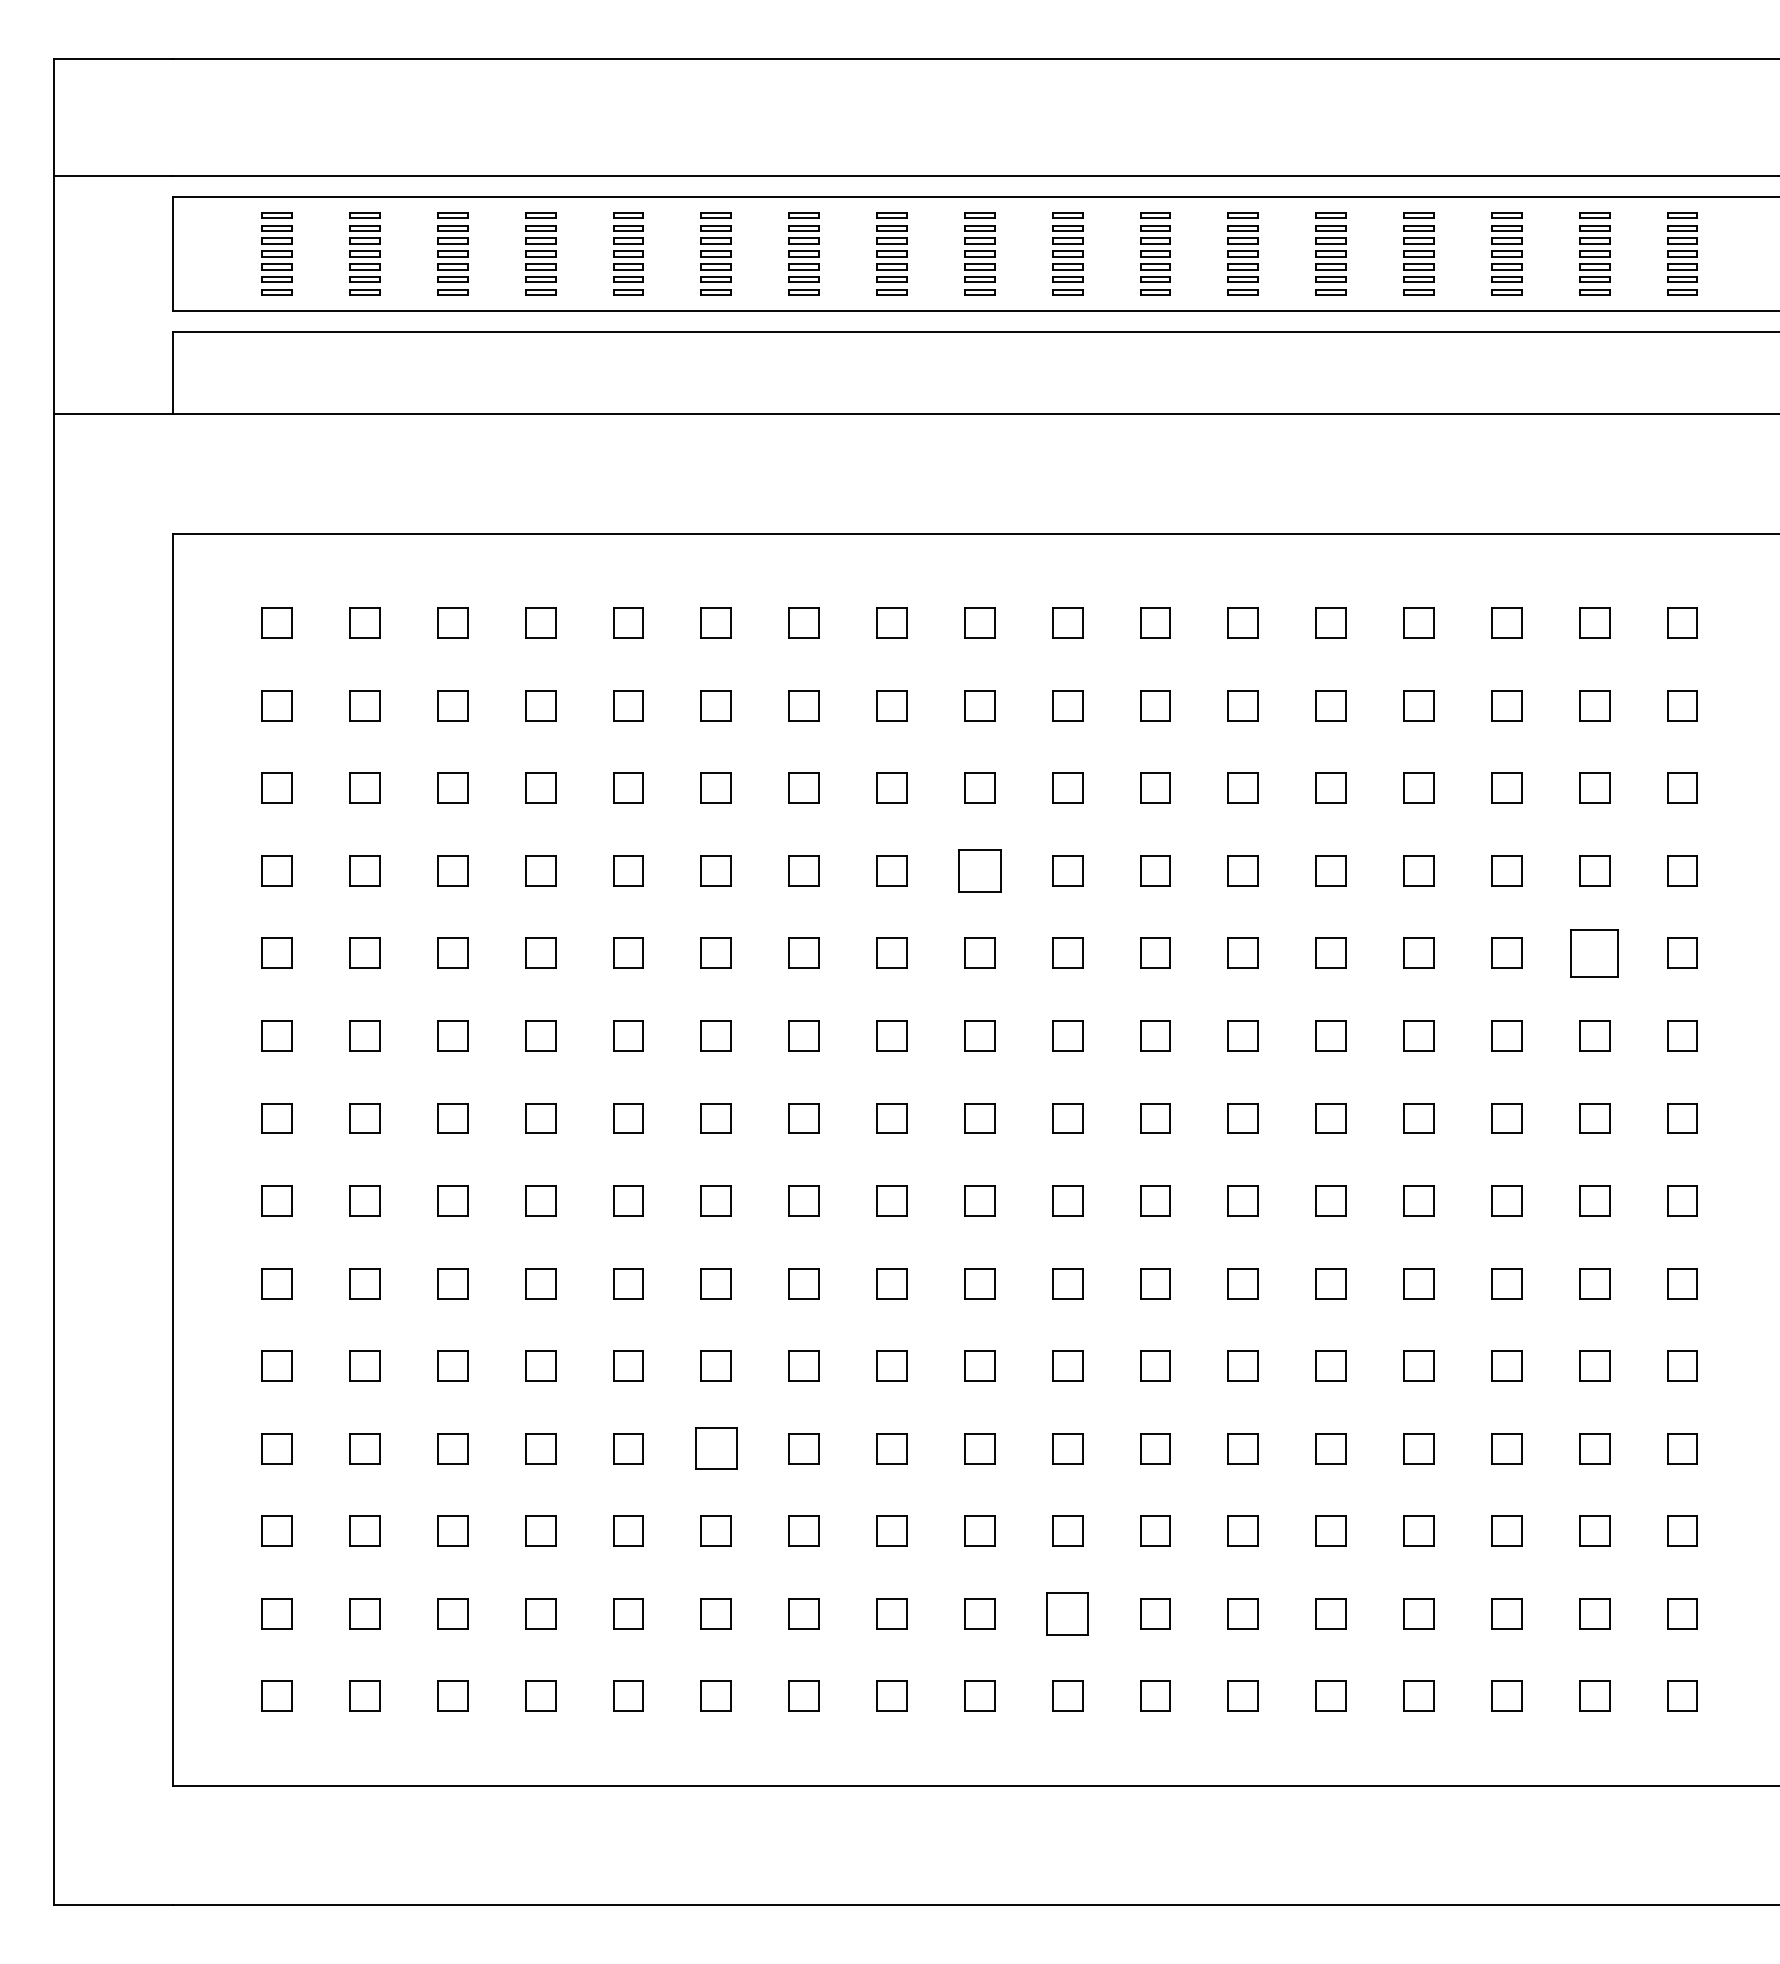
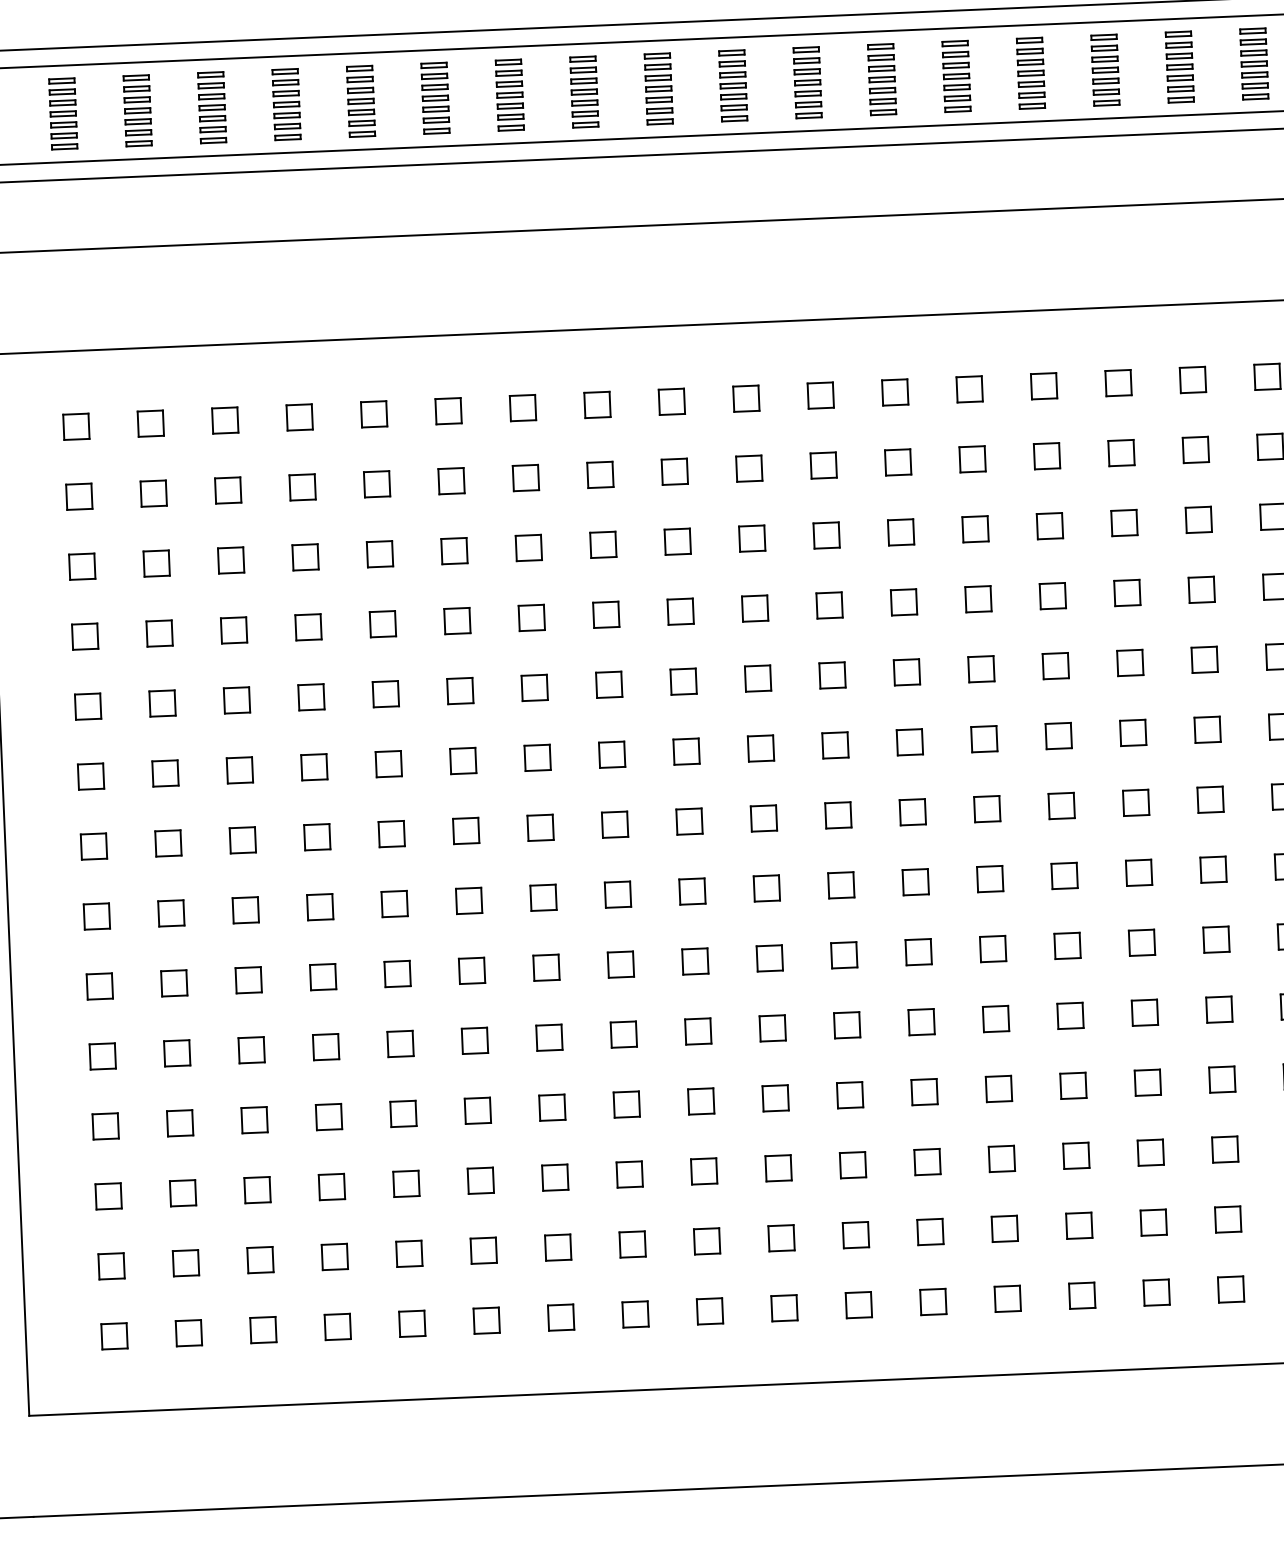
part: (979, 870) -> (680, 611), size x0.71
part: (1594, 952) -> (1204, 659), size x0.62
part: (715, 1448) -> (477, 1110), size x0.71
part: (1067, 1613) -> (781, 1237), size x0.71

